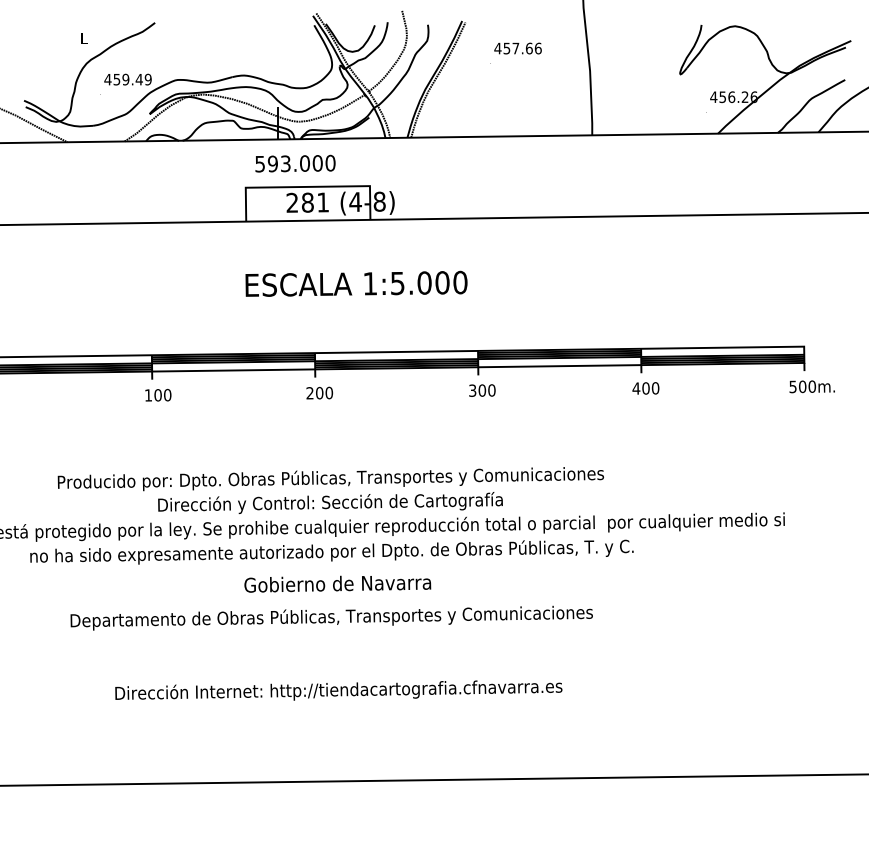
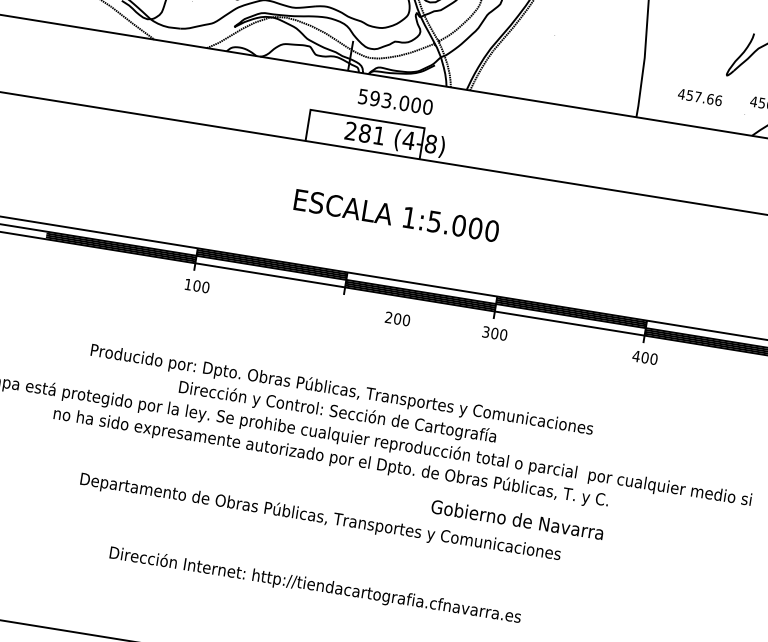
text: (517, 48) -> (699, 97), moved
text: (295, 163) -> (395, 101), moved
text: (319, 392) -> (397, 318), moved
text: (337, 583) -> (517, 519), moved

